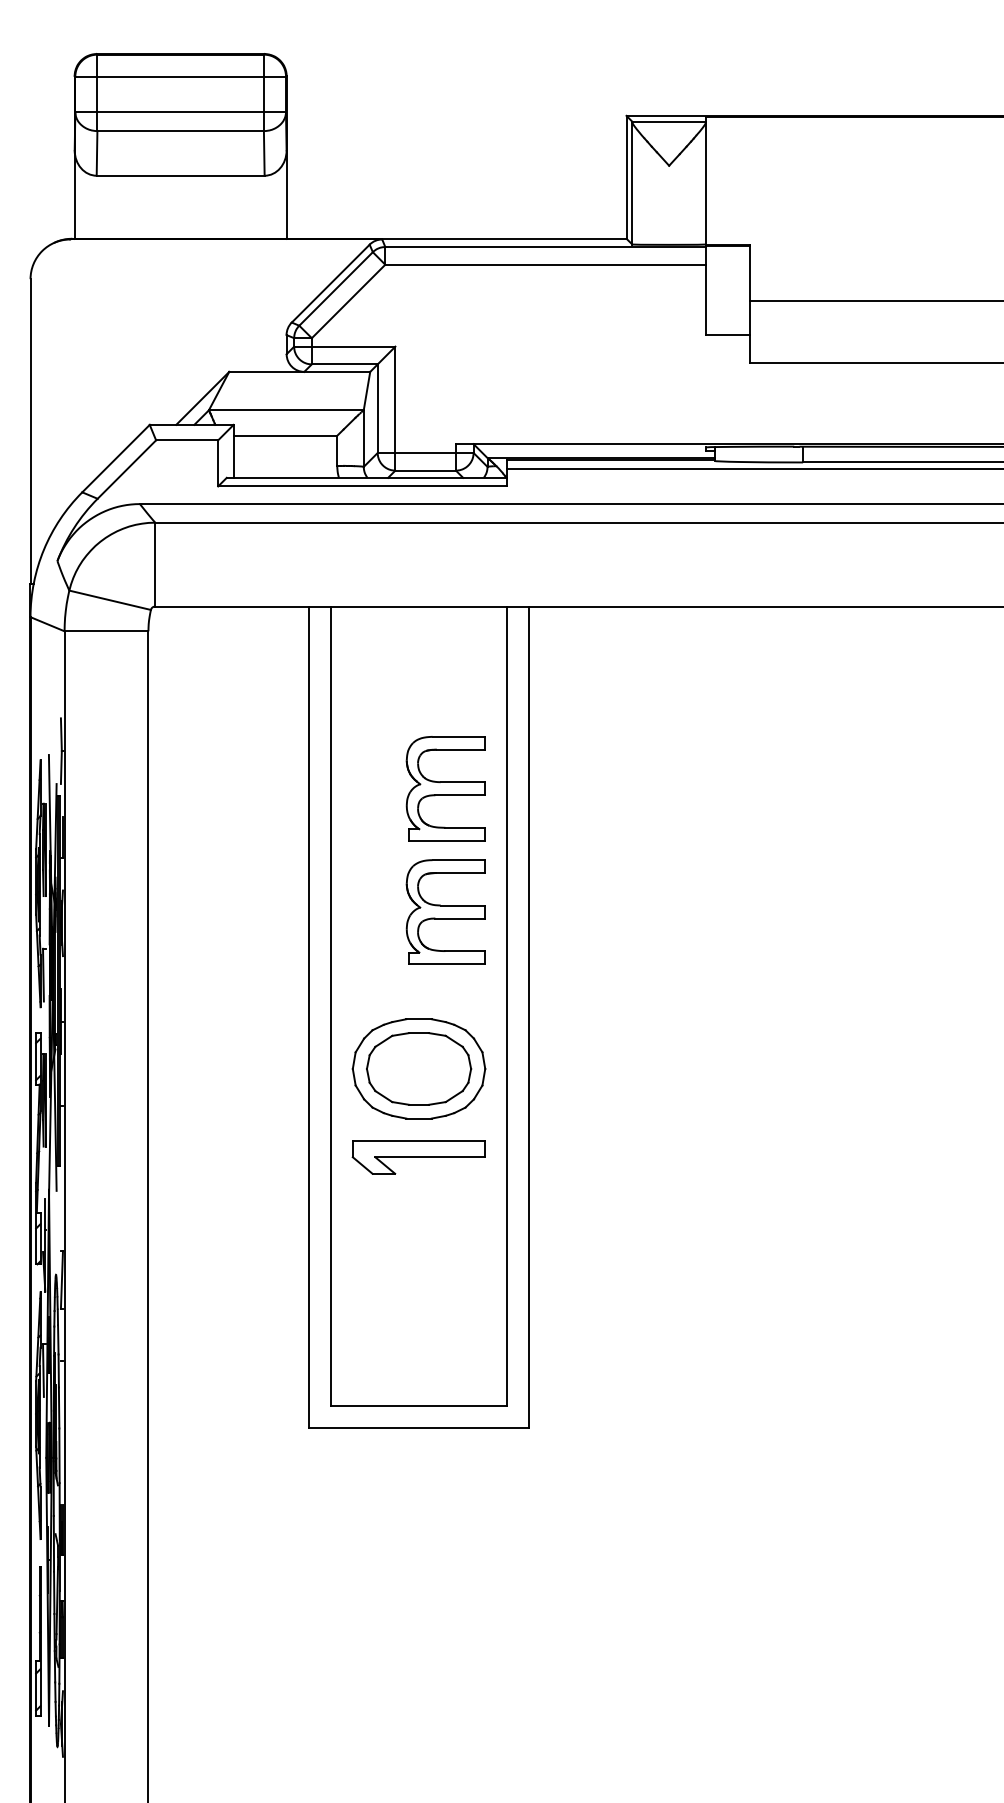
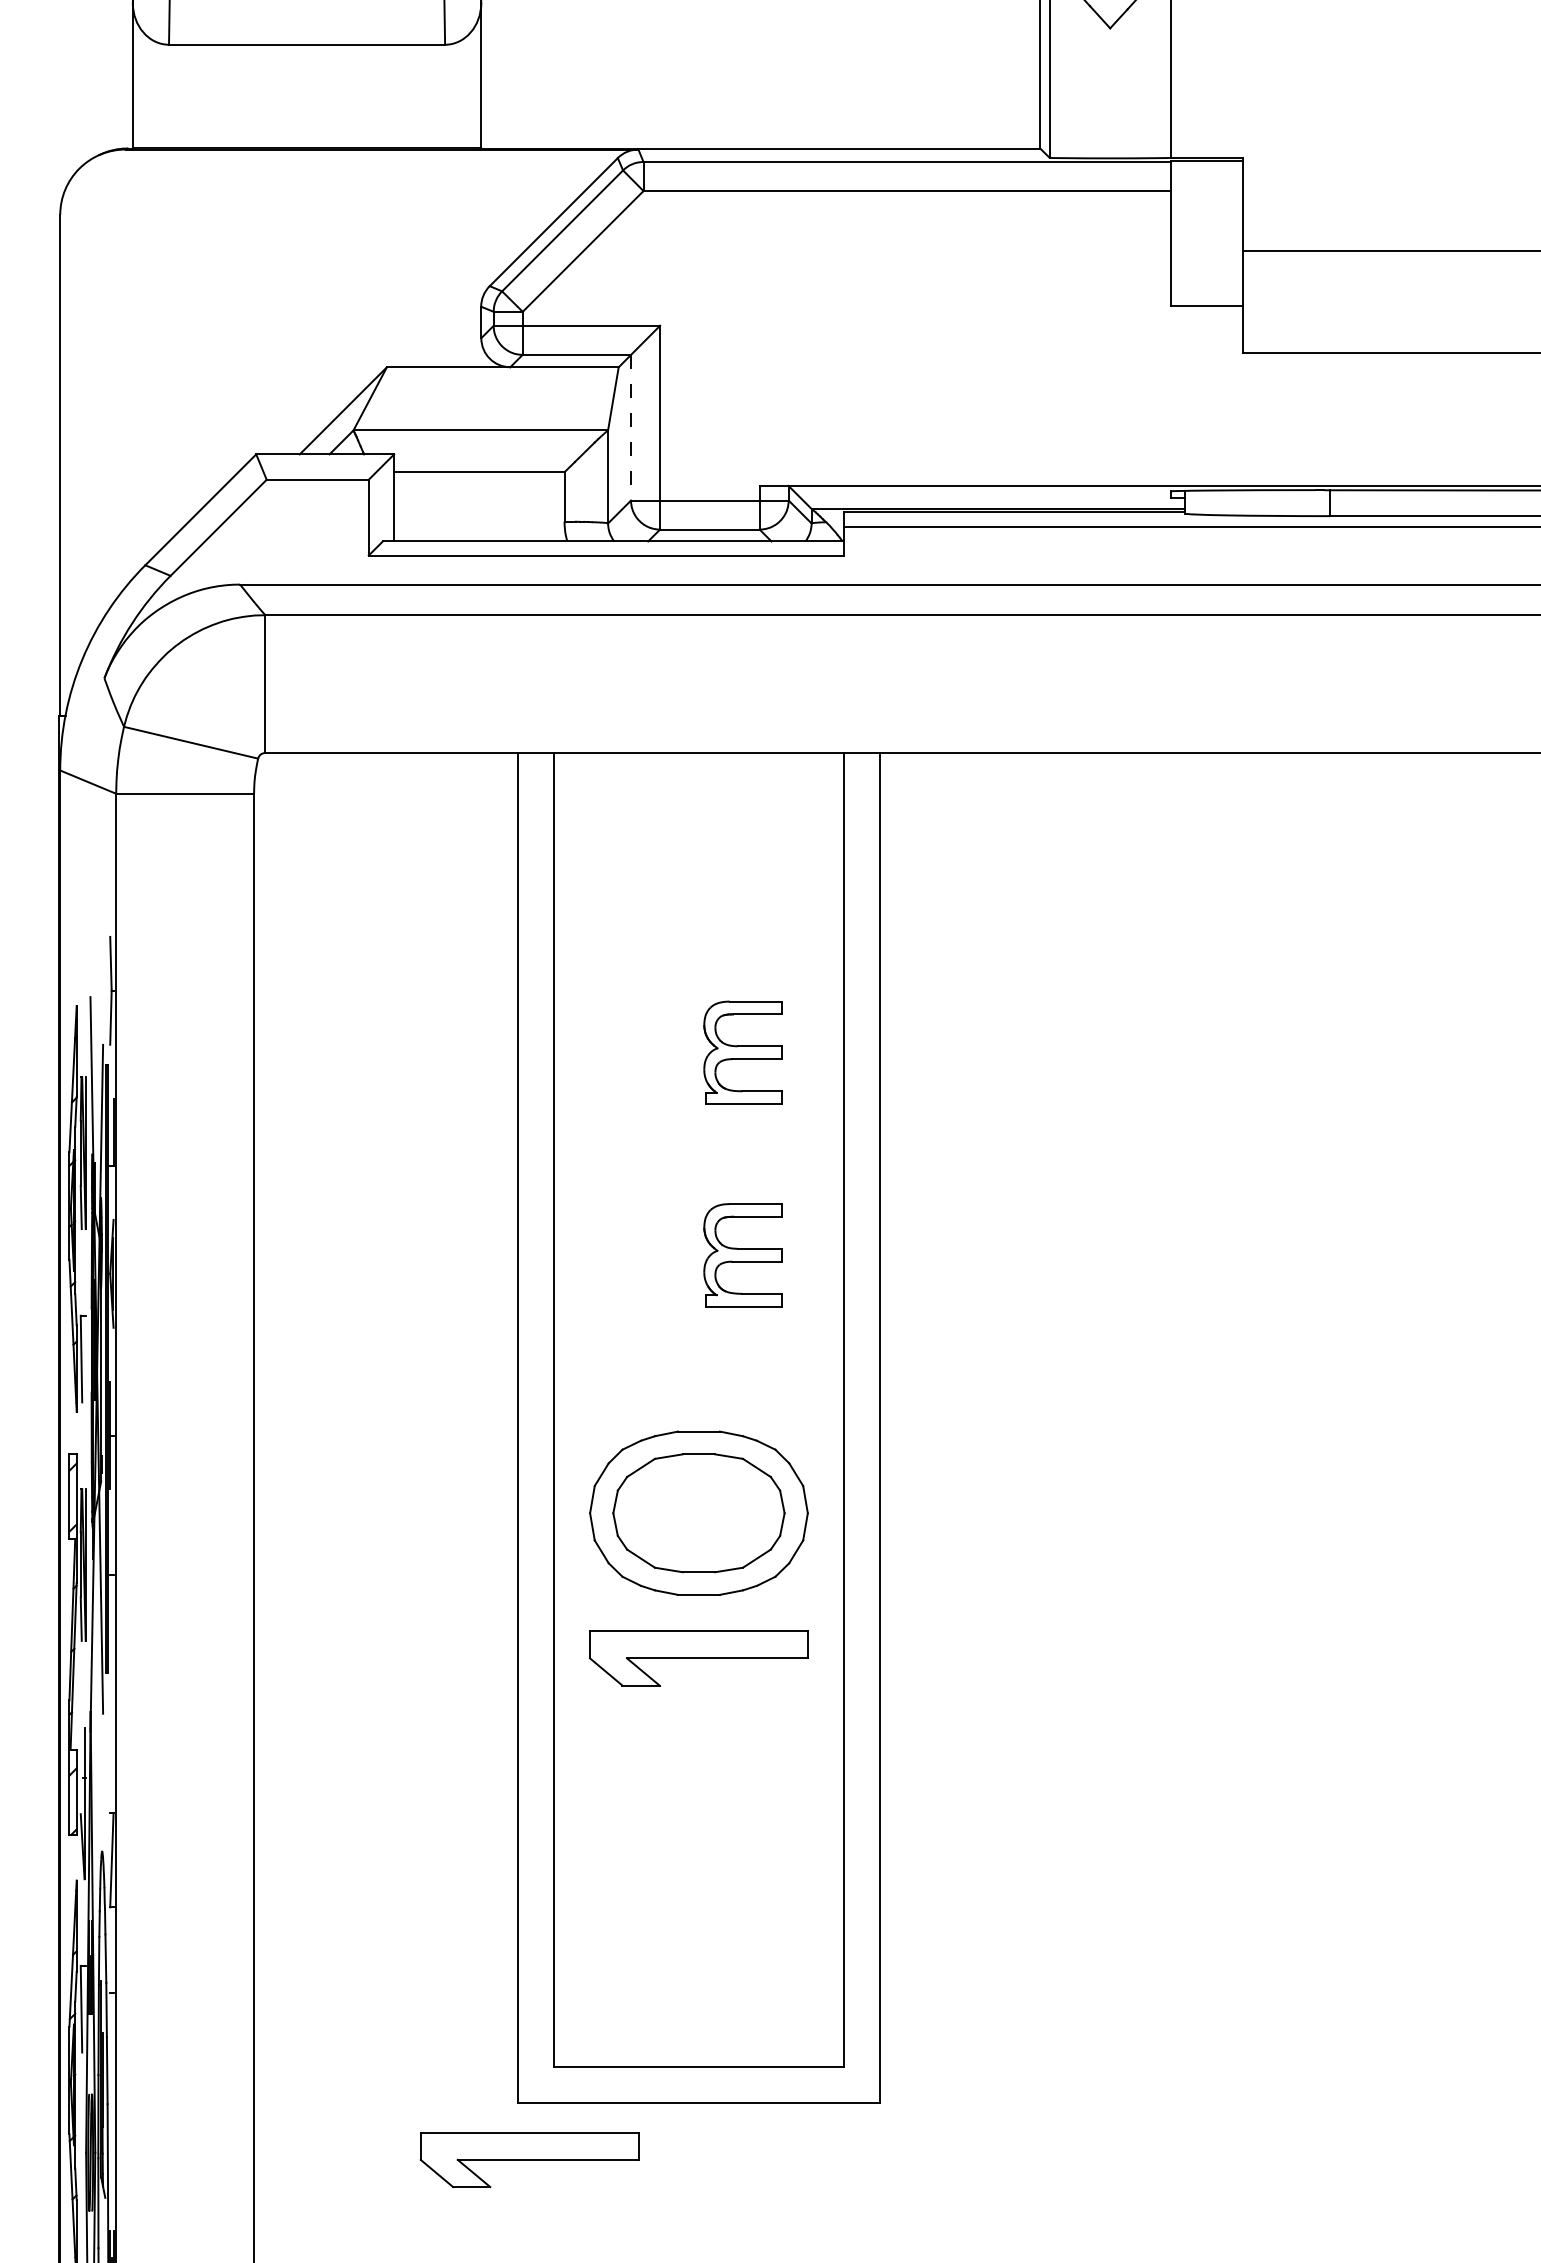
line: (377, 409) -> (630, 429), solid -> dashed
part: (445, 788) -> (742, 1052), size x0.6
part: (445, 911) -> (742, 1254), size x0.6
part: (315, 1462) -> (528, 2160), added

